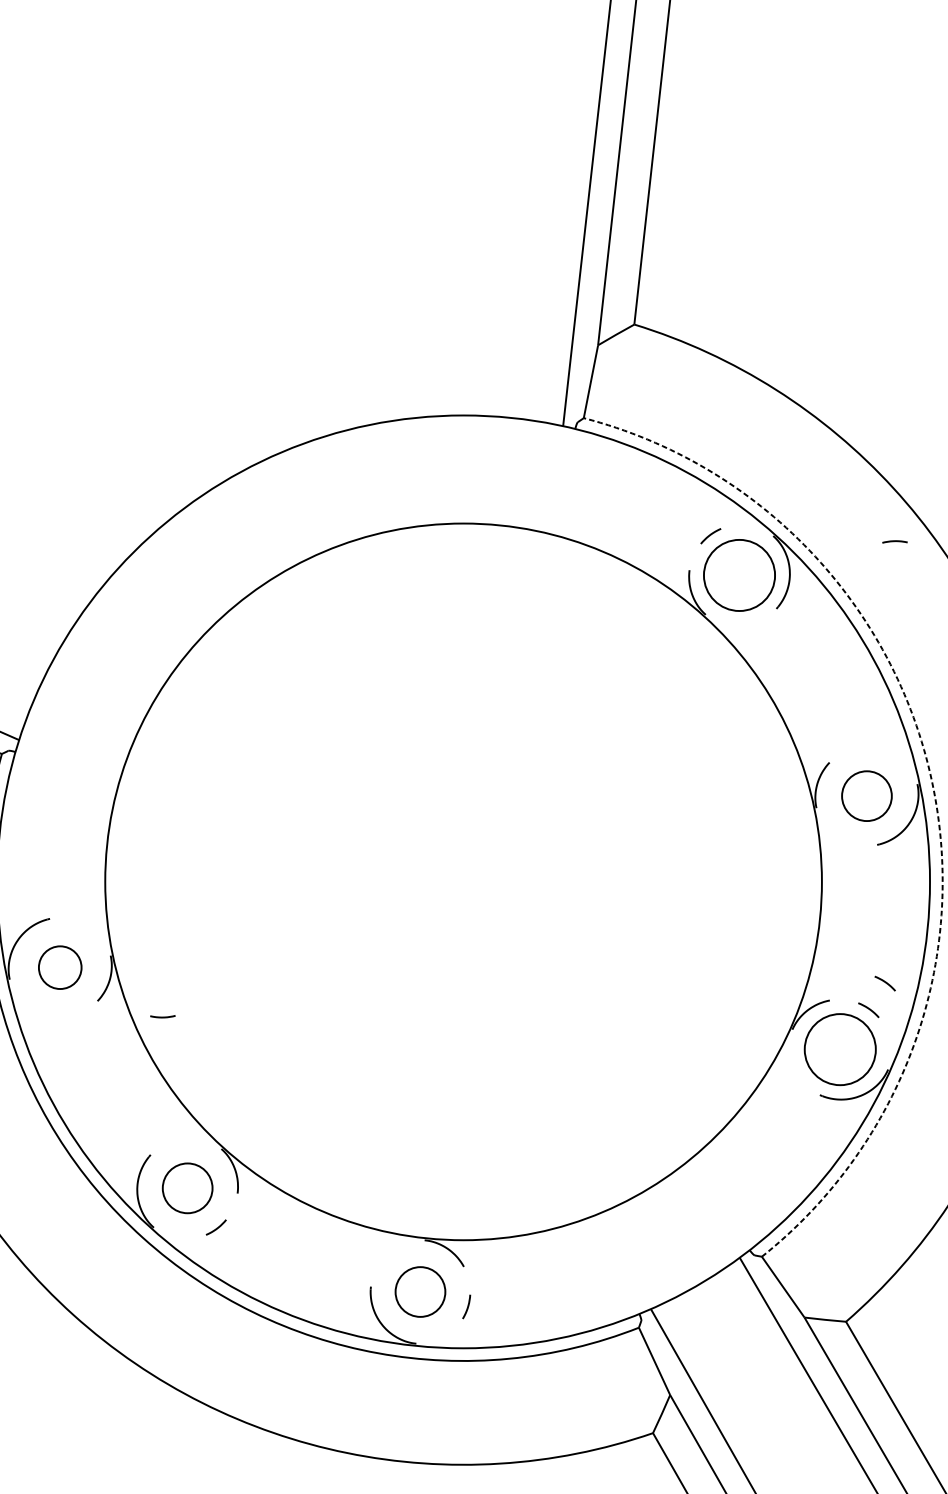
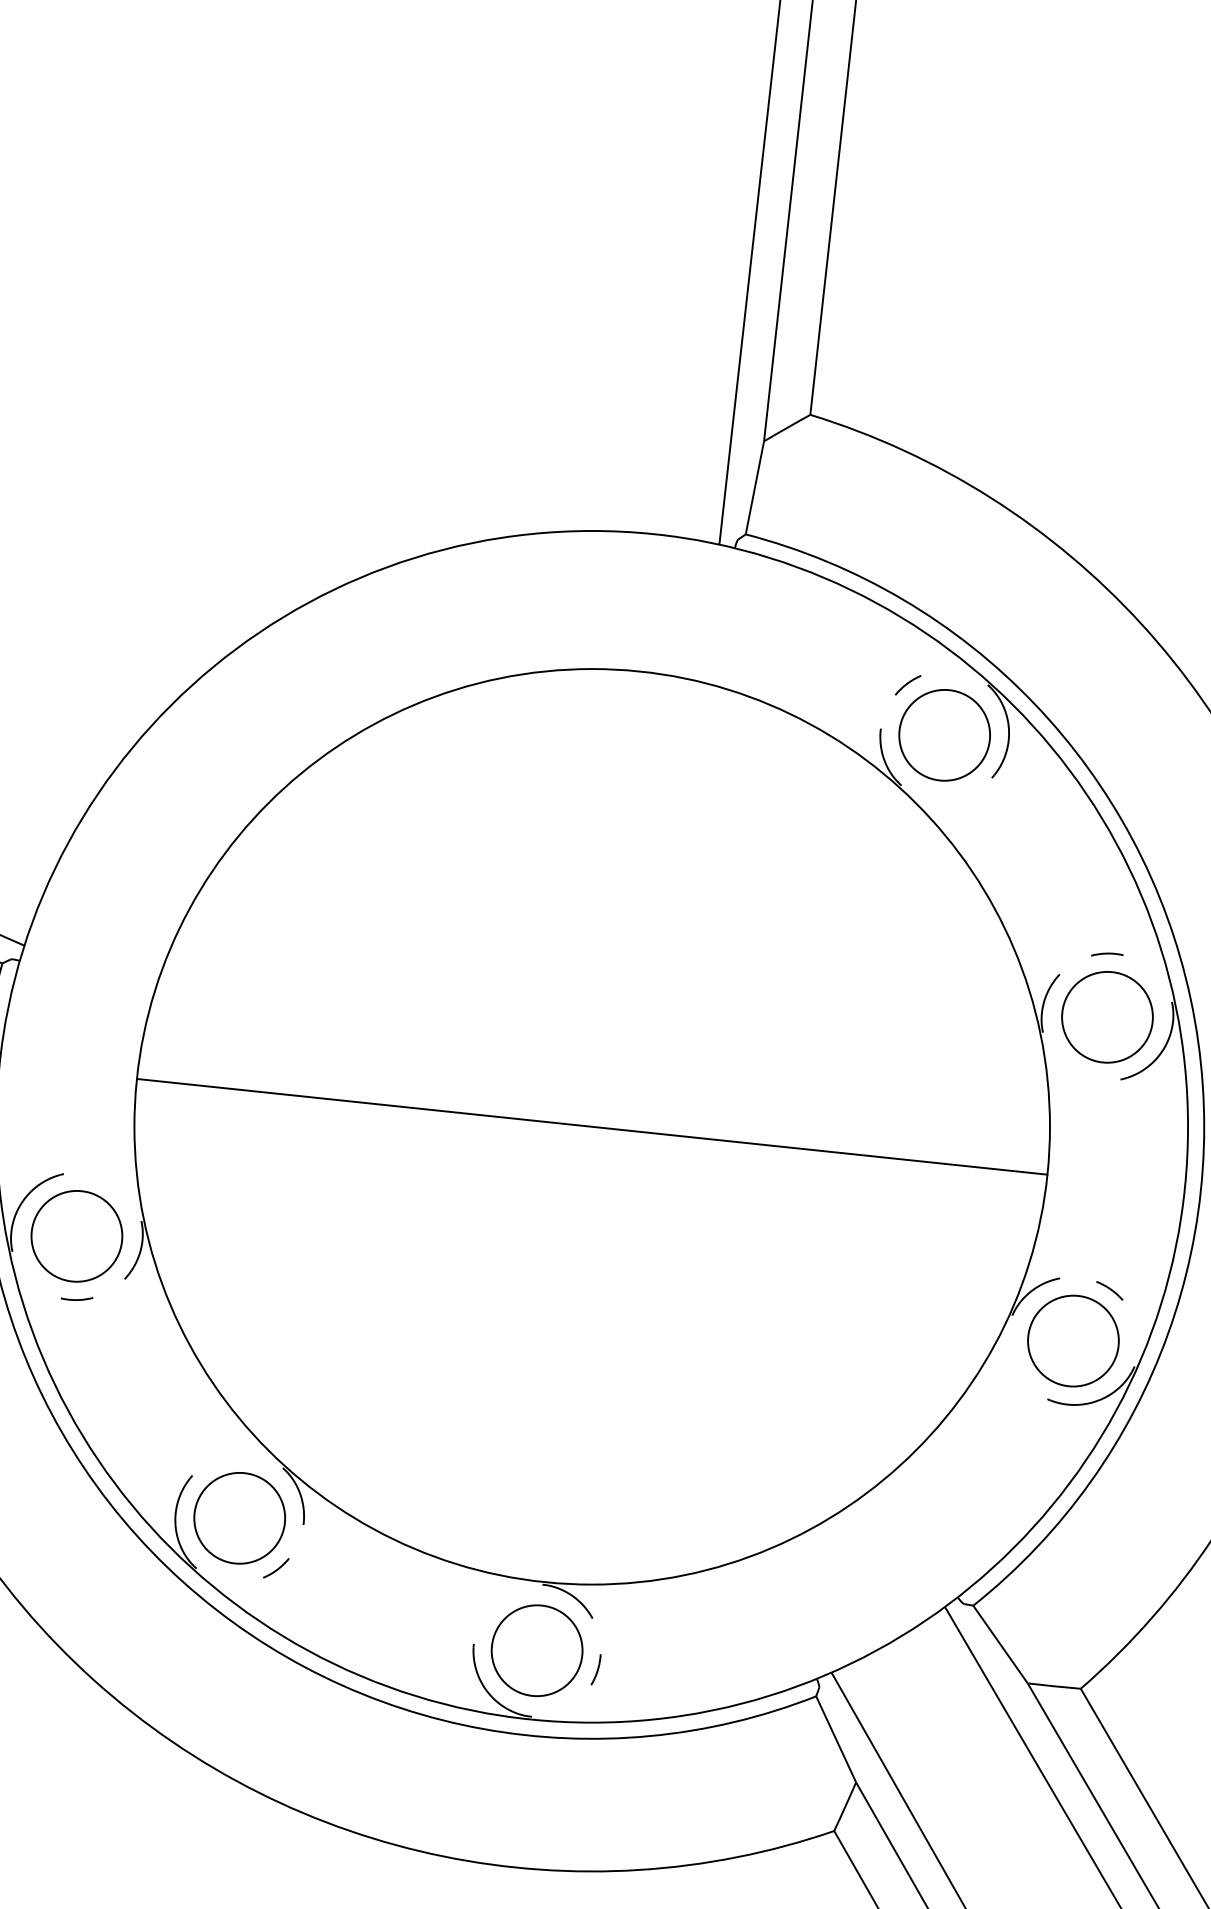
curve: (895, 541) -> (1107, 954), moved
arc: (931, 782) -> (1190, 999), dashed -> solid
circle: (866, 795) -> (1107, 1016), size x1.43
line: (463, 881) -> (591, 1126), added
circle: (59, 967) -> (76, 1236), size x1.67
curve: (884, 982) -> (1130, 1255), removed
curve: (162, 1017) -> (76, 1299), moved
circle: (187, 1187) -> (239, 1517), size x1.43
circle: (419, 1291) -> (536, 1650), size x1.43

